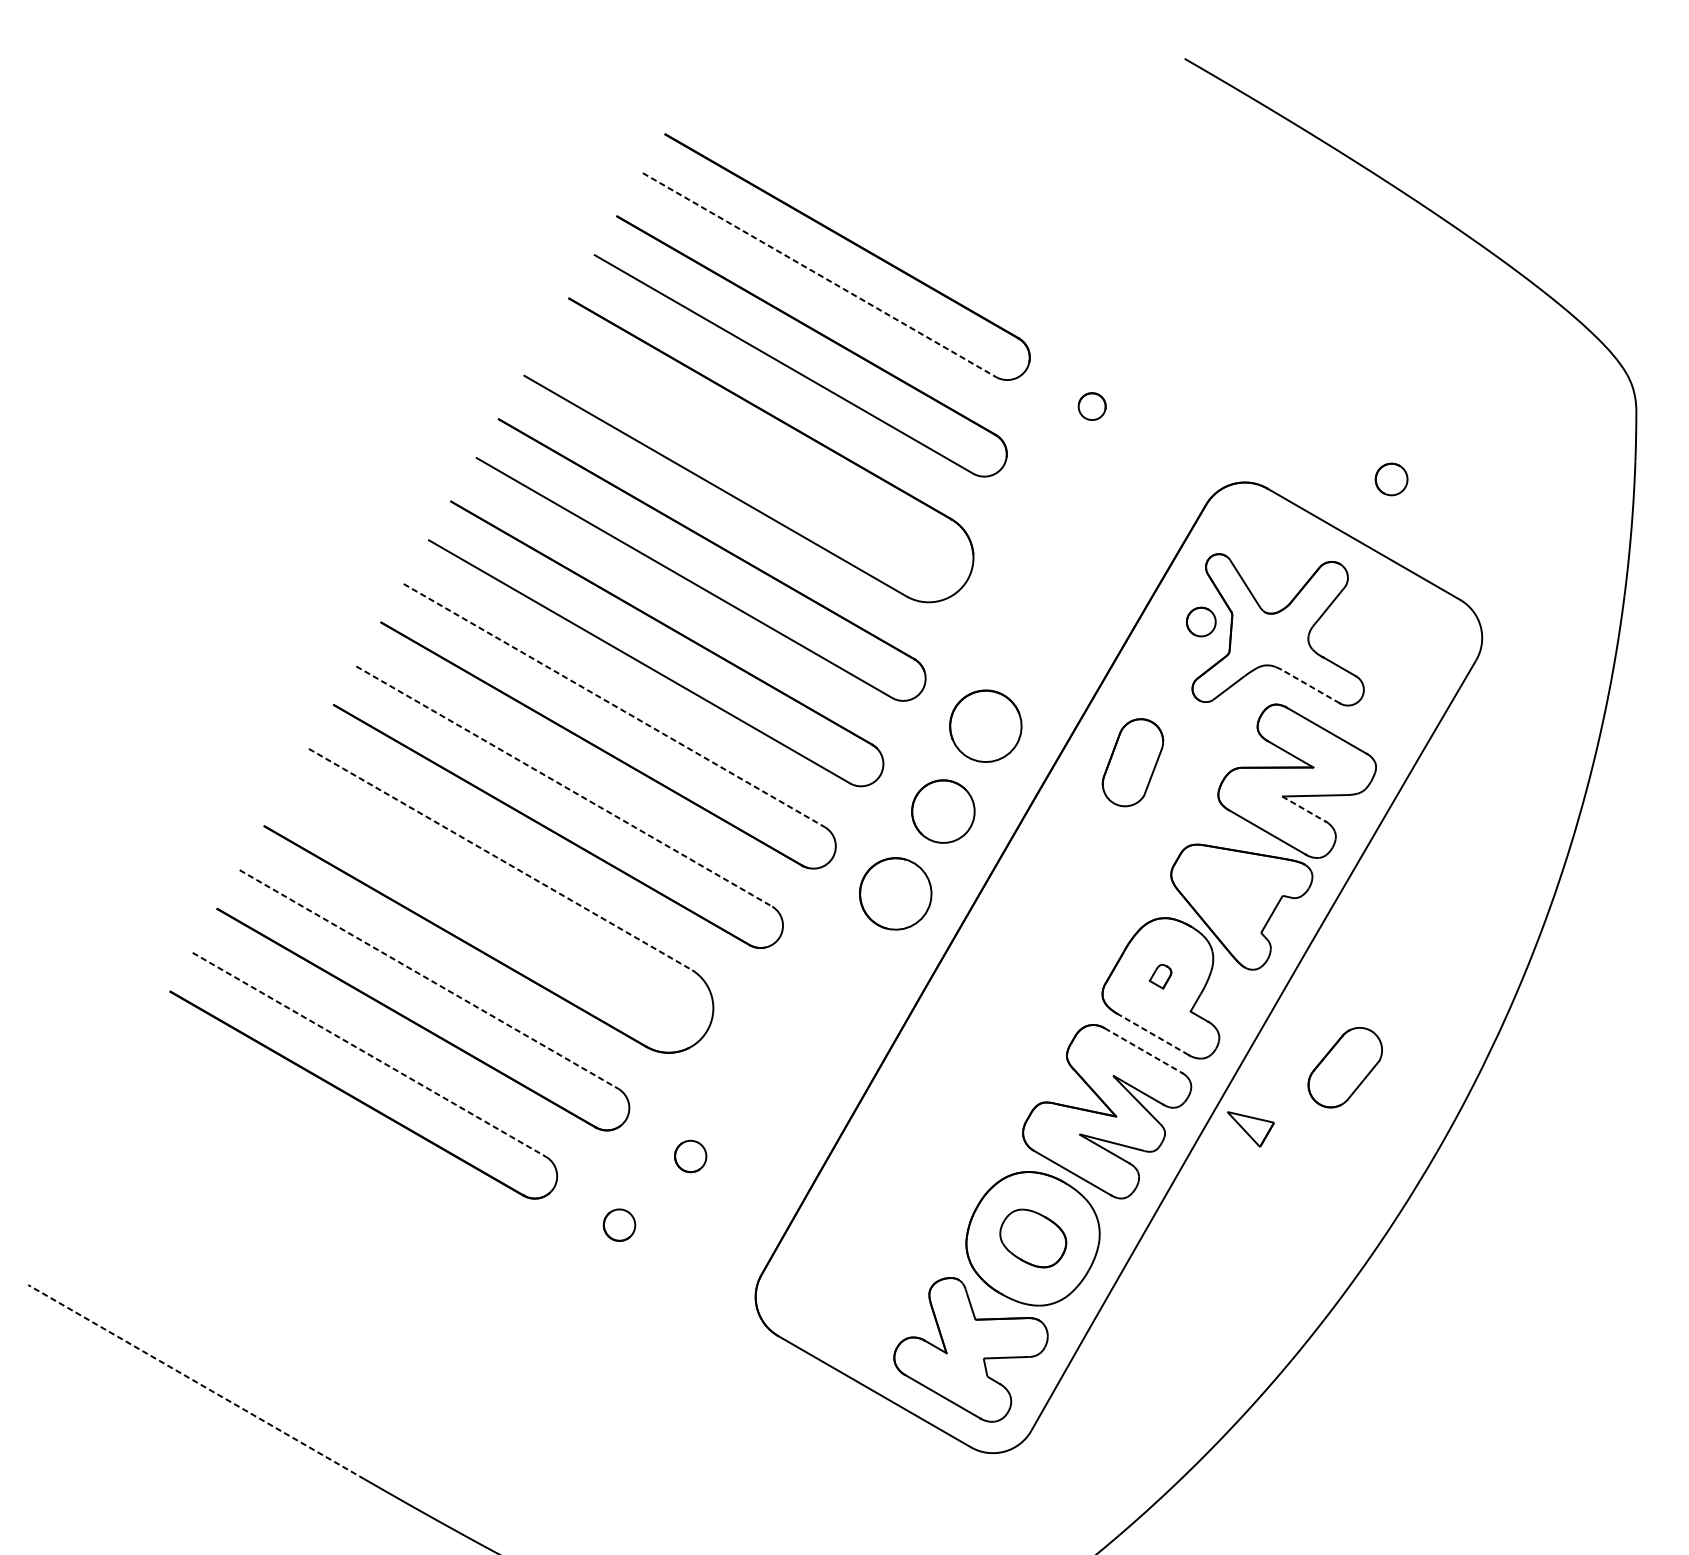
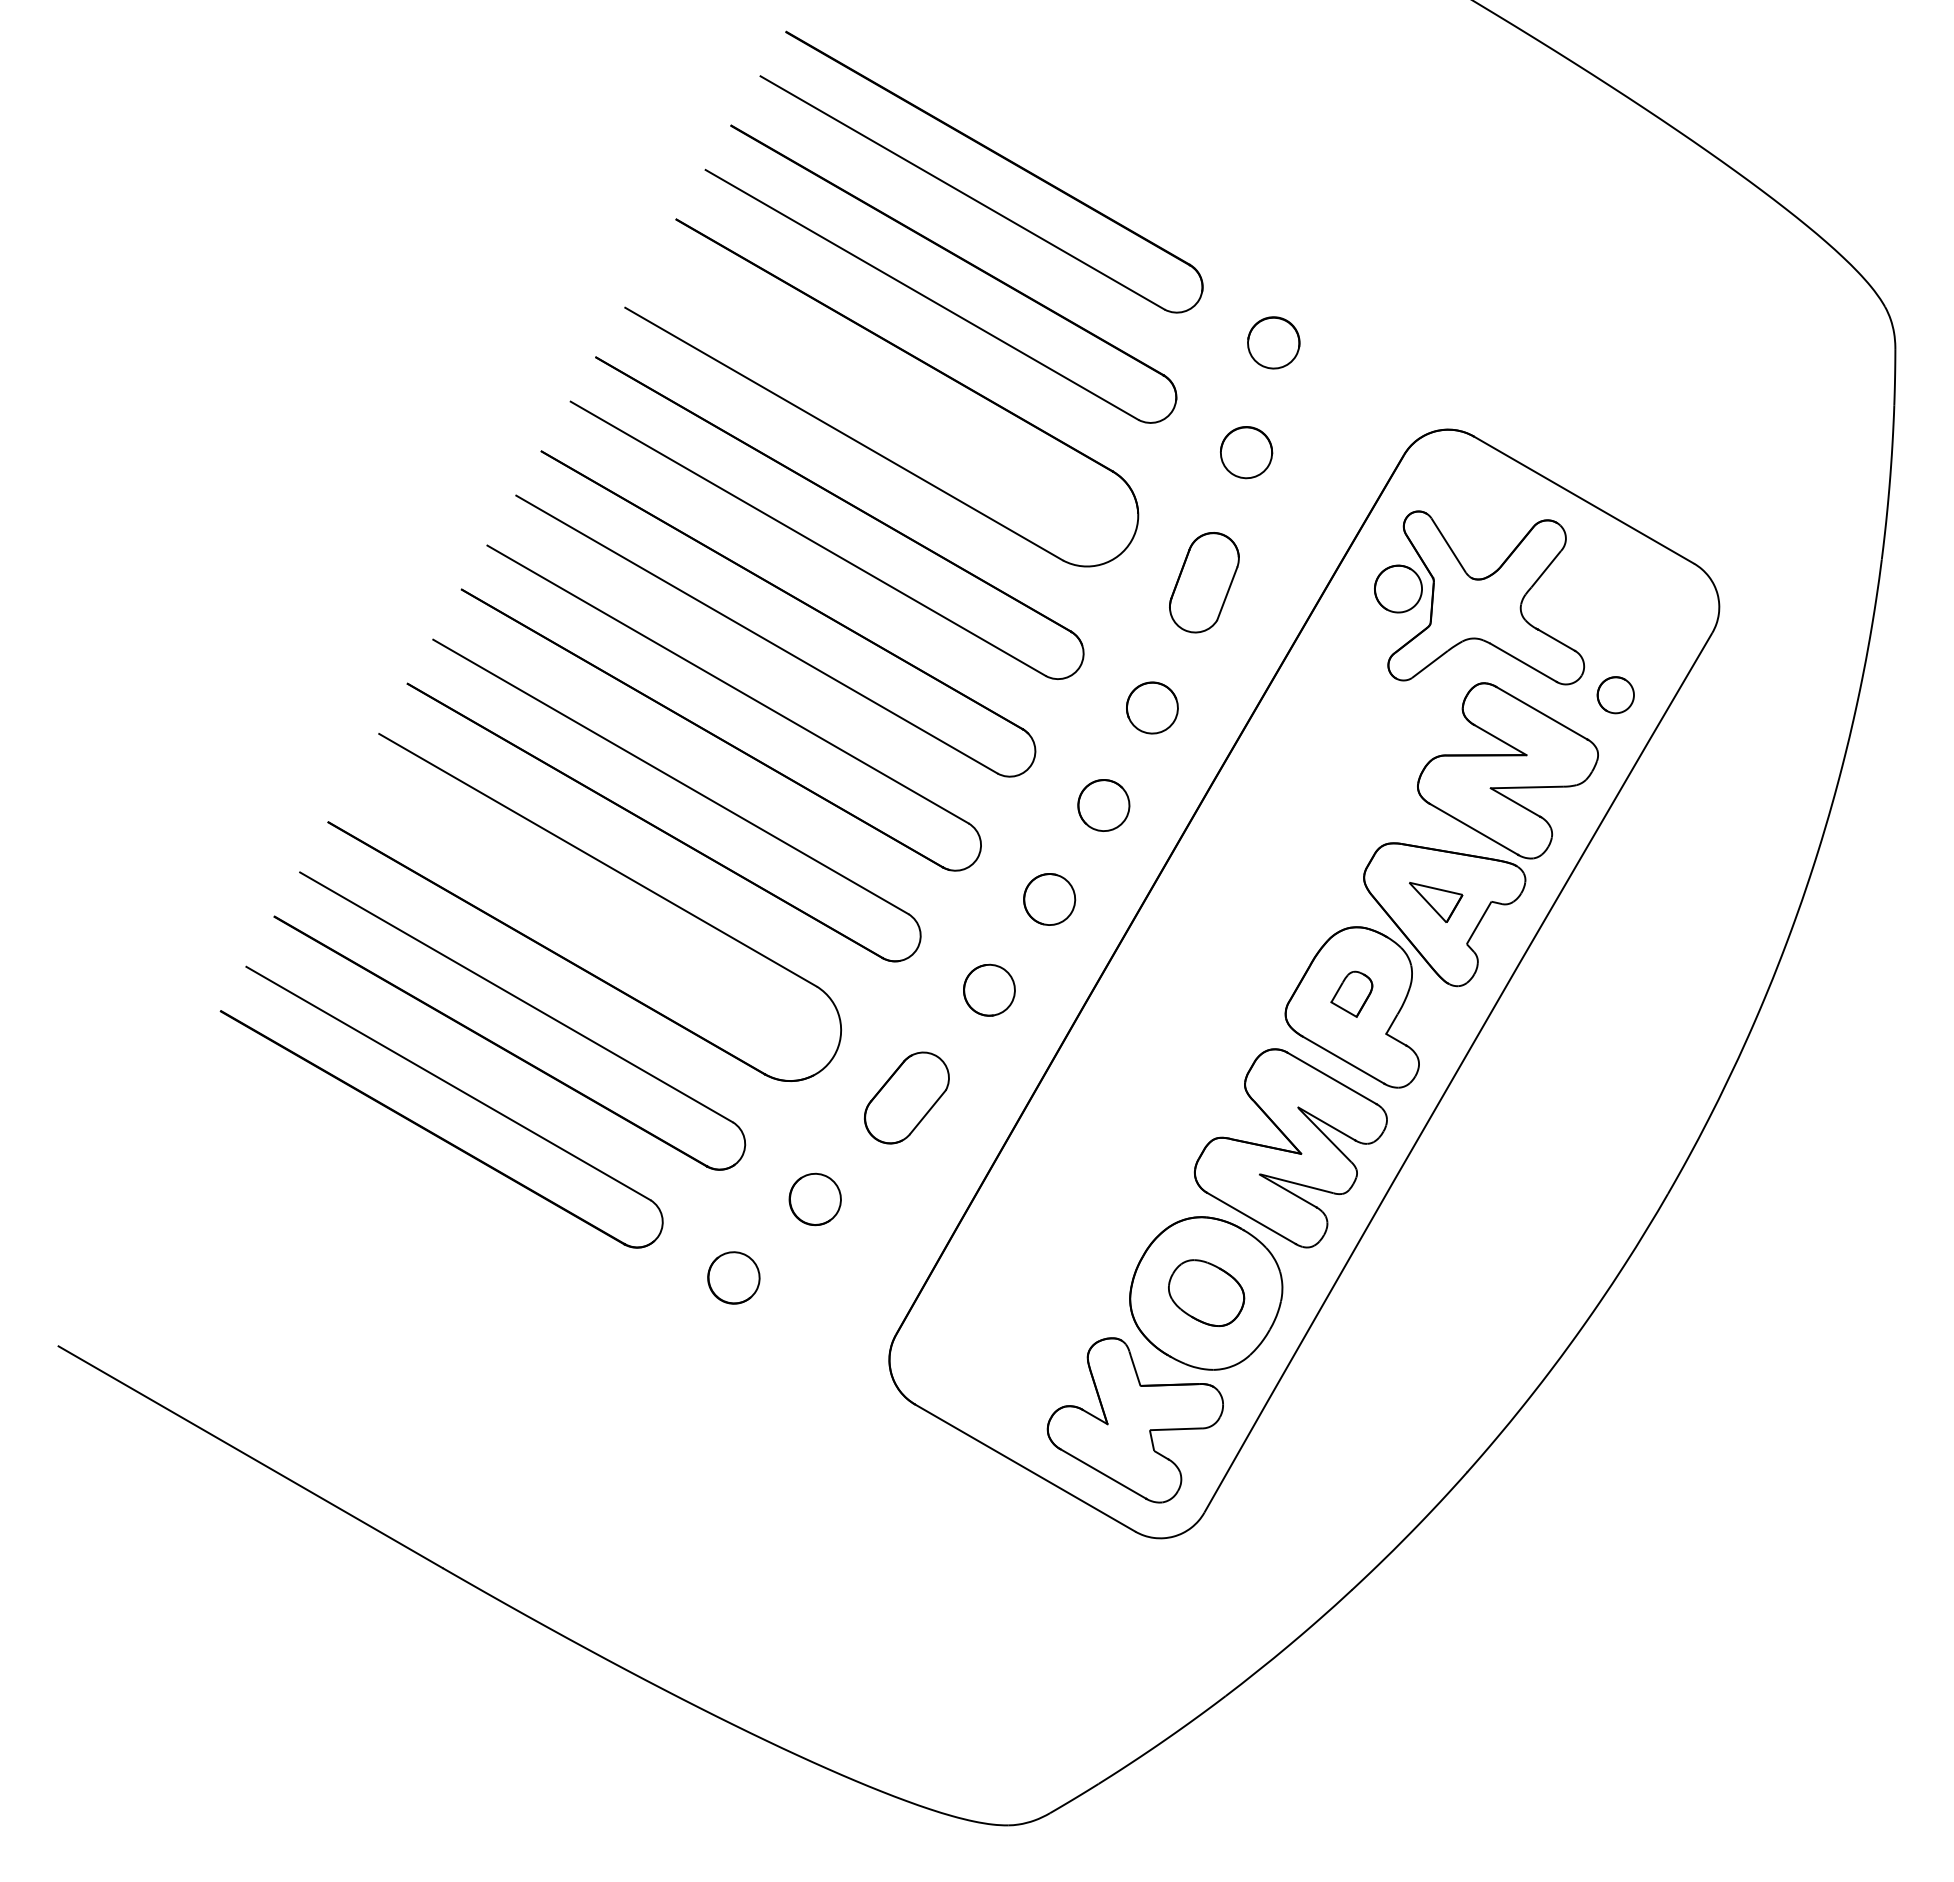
line: (820, 275) -> (963, 193), dashed -> solid
part: (1091, 406) -> (1273, 342), size x1.67
part: (1391, 479) -> (1615, 695), moved
part: (1068, 502) -> (1246, 452), added
part: (1201, 621) -> (1398, 588), size x1.43
line: (1310, 686) -> (1523, 662), dashed -> solid
line: (614, 705) -> (728, 684), dashed -> solid
part: (985, 725) -> (1152, 707), size x0.62
part: (1133, 762) -> (1204, 582), moved
line: (564, 787) -> (671, 777), dashed -> solid
line: (1303, 808) -> (1515, 802), dashed -> solid
part: (943, 811) -> (1103, 805), size x0.71
line: (500, 859) -> (598, 860), dashed -> solid
part: (895, 893) -> (1049, 899), size x0.62
part: (843, 972) -> (989, 989), added
part: (1160, 976) -> (1351, 993), size x1.67
line: (429, 979) -> (516, 997), dashed -> solid
line: (1153, 1034) -> (1343, 1060), dashed -> solid
line: (1143, 1050) -> (1332, 1078), dashed -> solid
line: (369, 1054) -> (448, 1083), dashed -> solid
part: (1344, 1067) -> (906, 1097), moved
part: (1251, 1129) -> (1436, 902), moved
part: (690, 1156) -> (814, 1199), size x1.43
part: (619, 1224) -> (733, 1277), size x1.43
line: (196, 1382) -> (250, 1457), dashed -> solid

